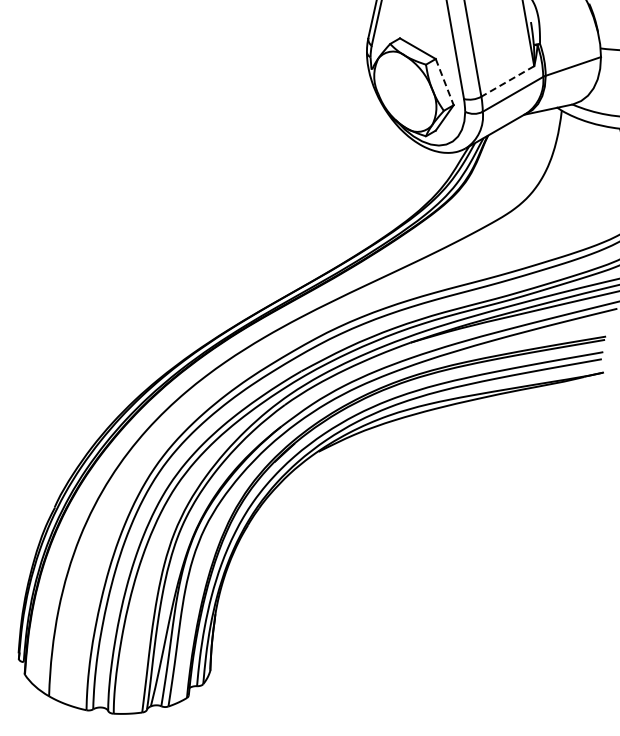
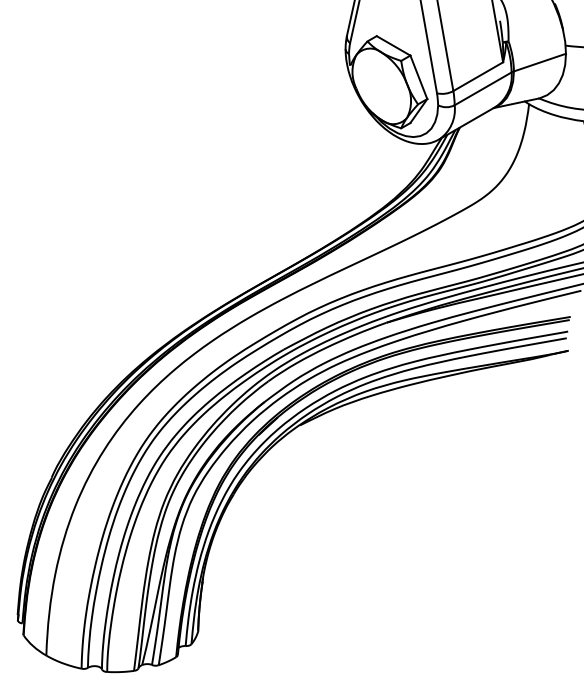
line: (507, 81) -> (477, 76), dashed -> solid
line: (444, 82) -> (418, 77), dashed -> solid

